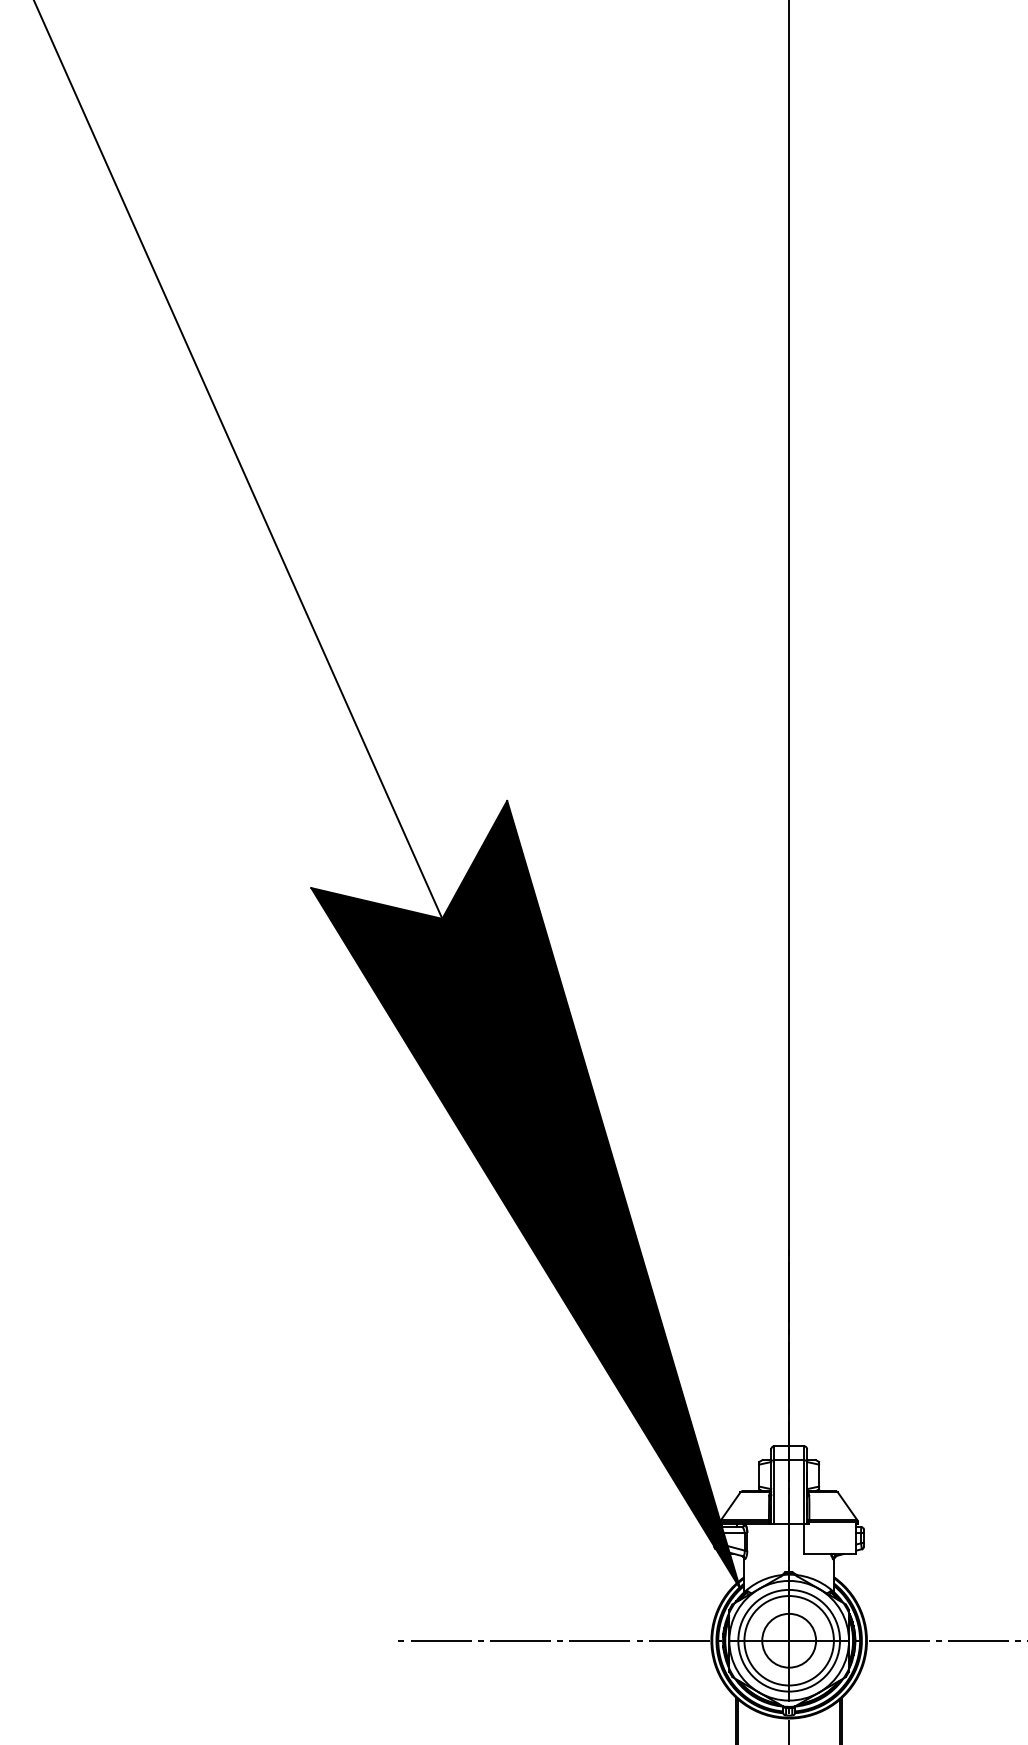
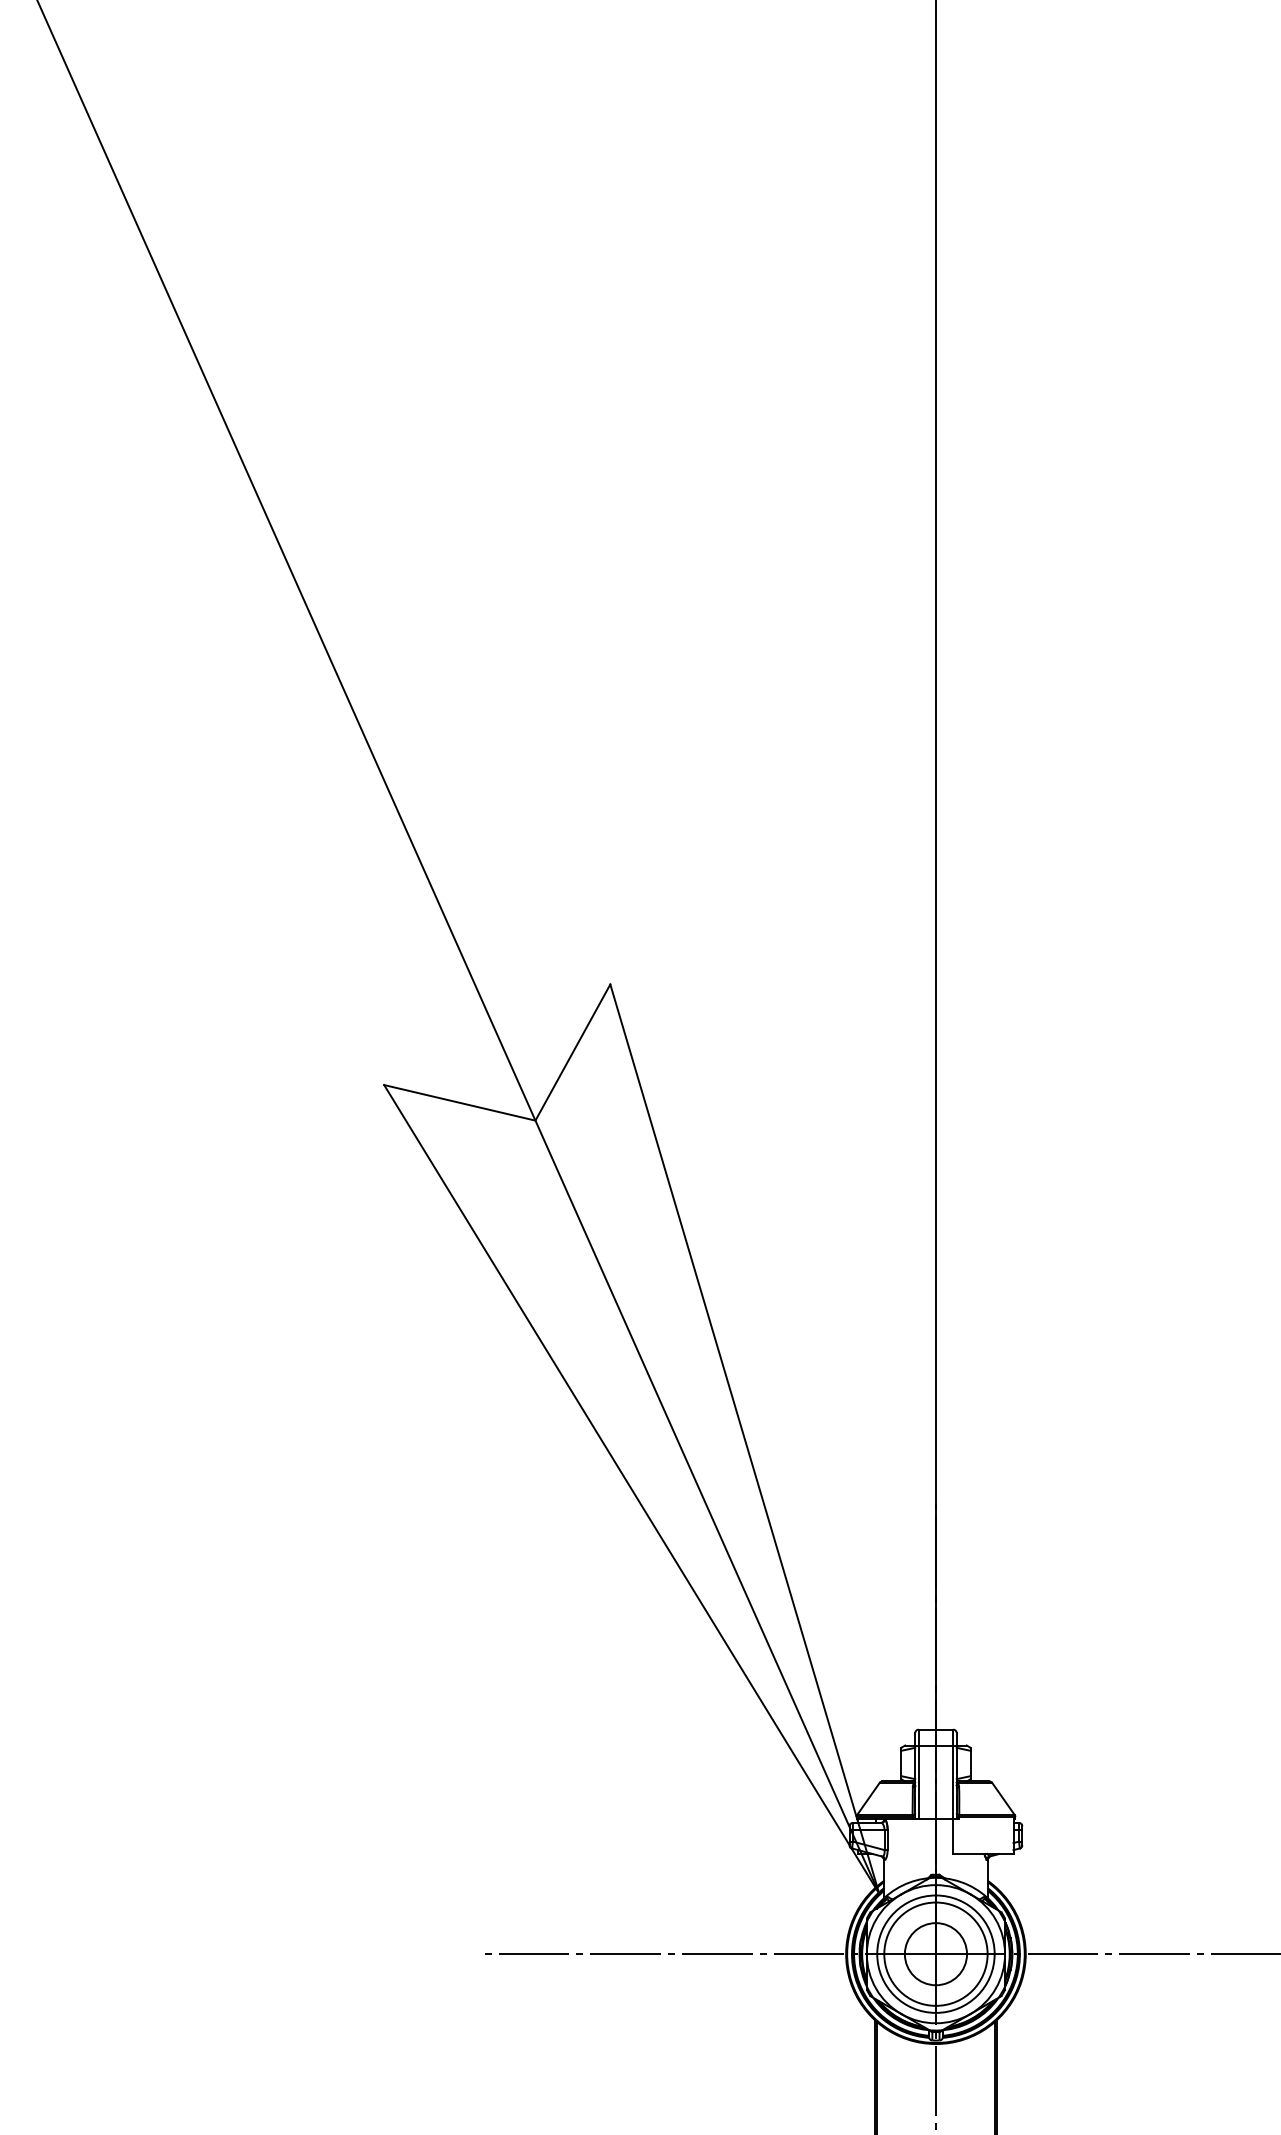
fill: (525, 1194) -> (631, 1438), removed

